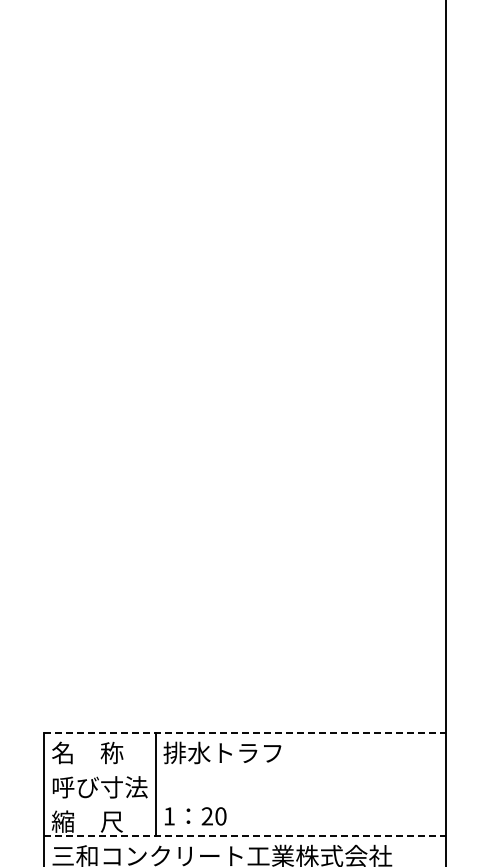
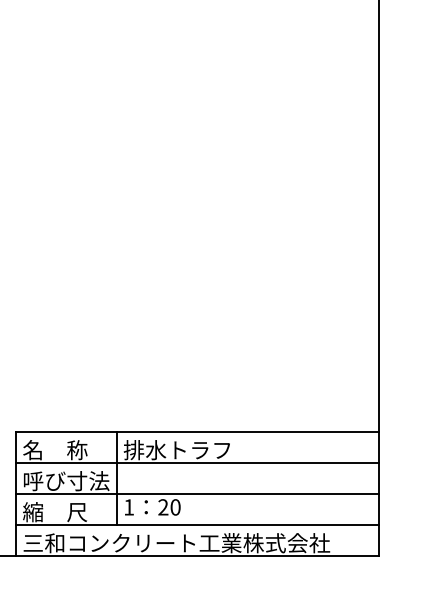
line: (244, 732) -> (196, 431), dashed -> solid
line: (244, 766) -> (196, 462), added
line: (244, 801) -> (196, 493), added
line: (244, 835) -> (196, 524), dashed -> solid

